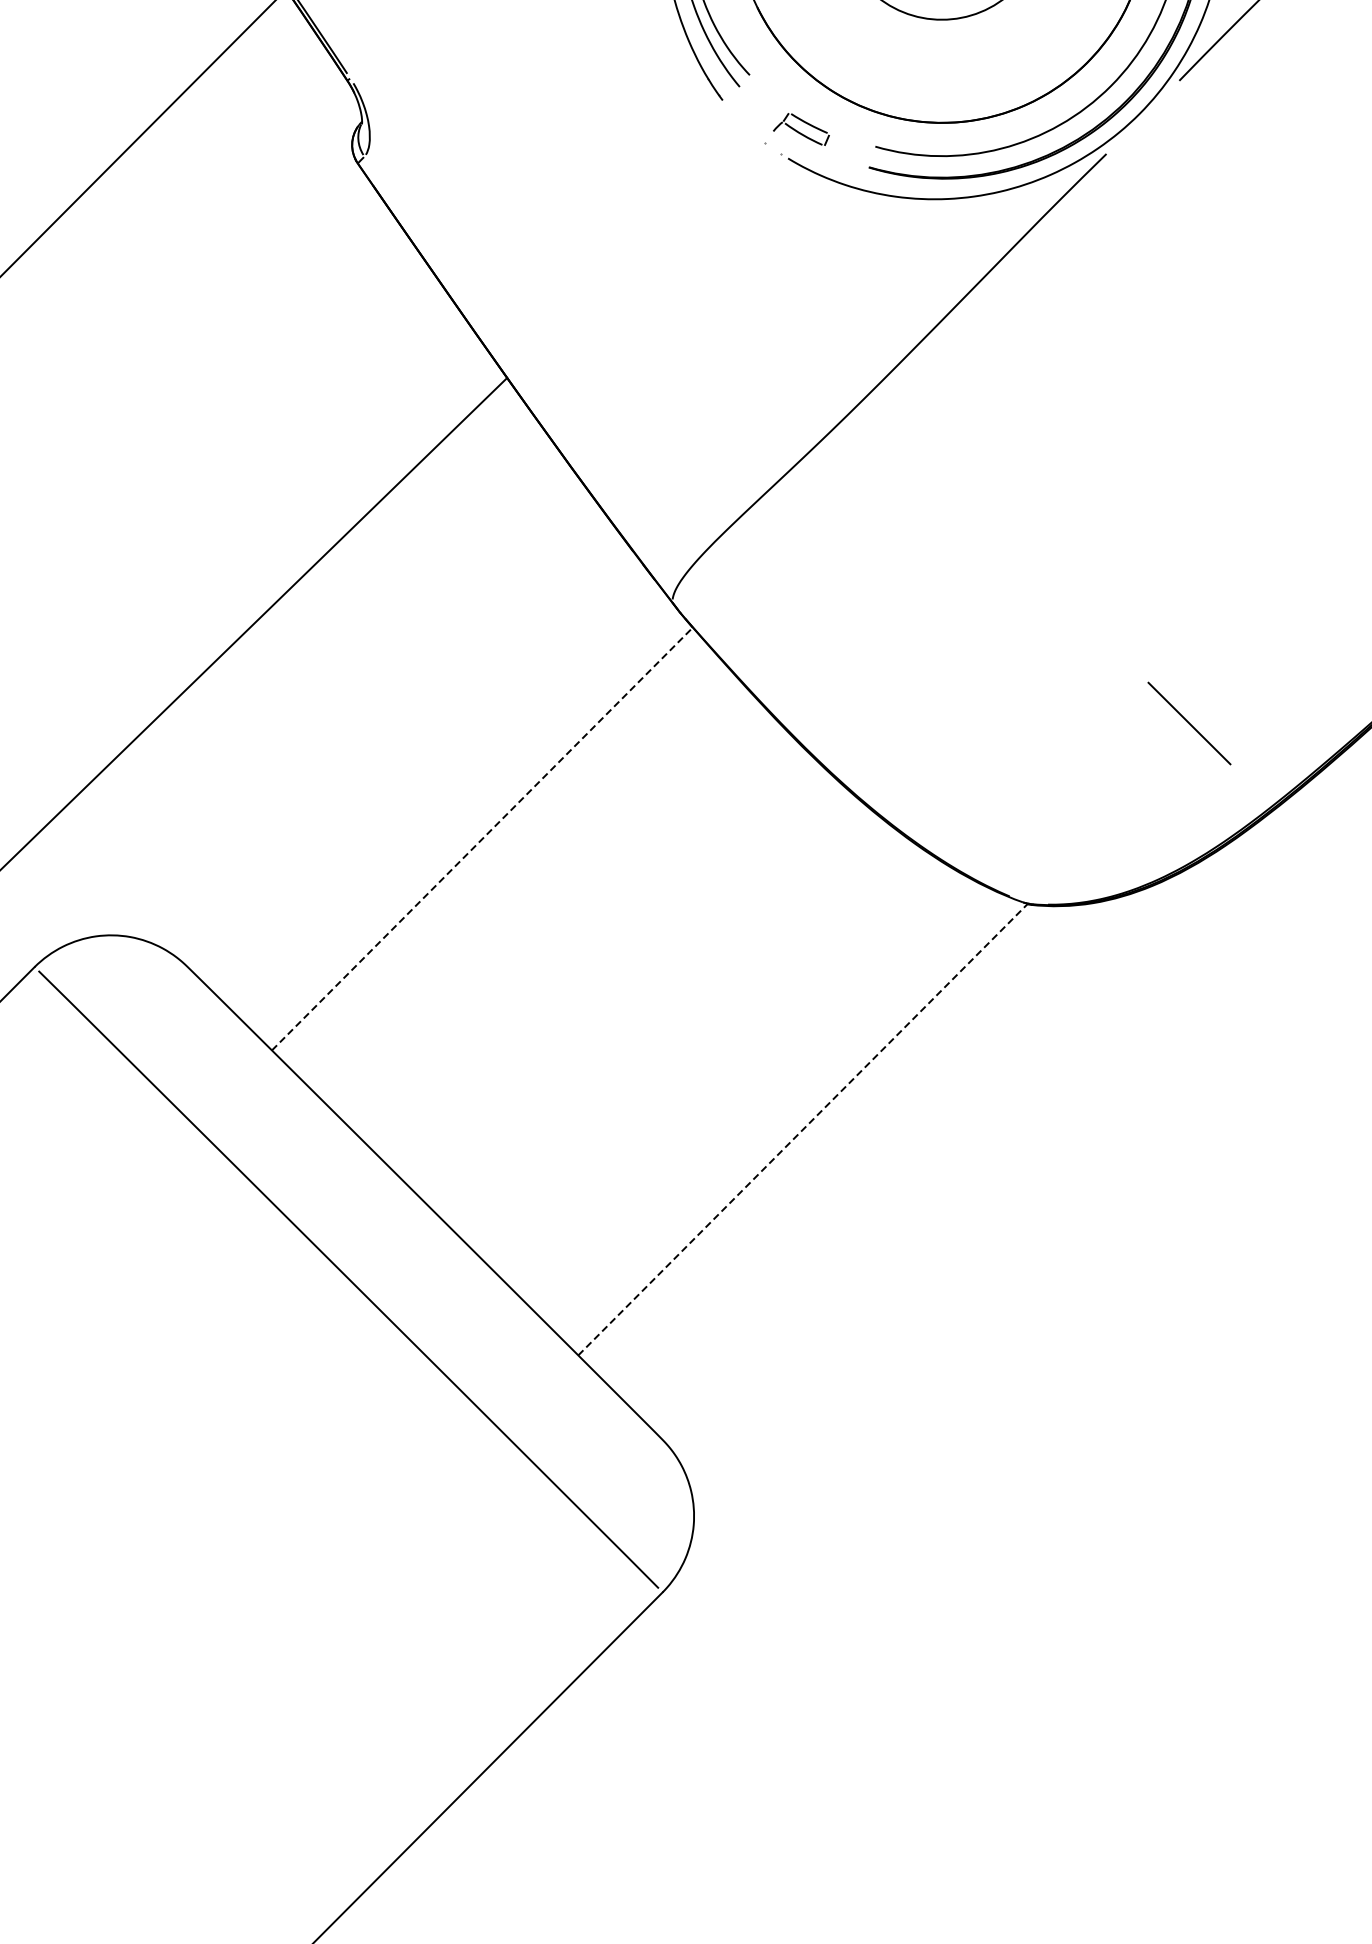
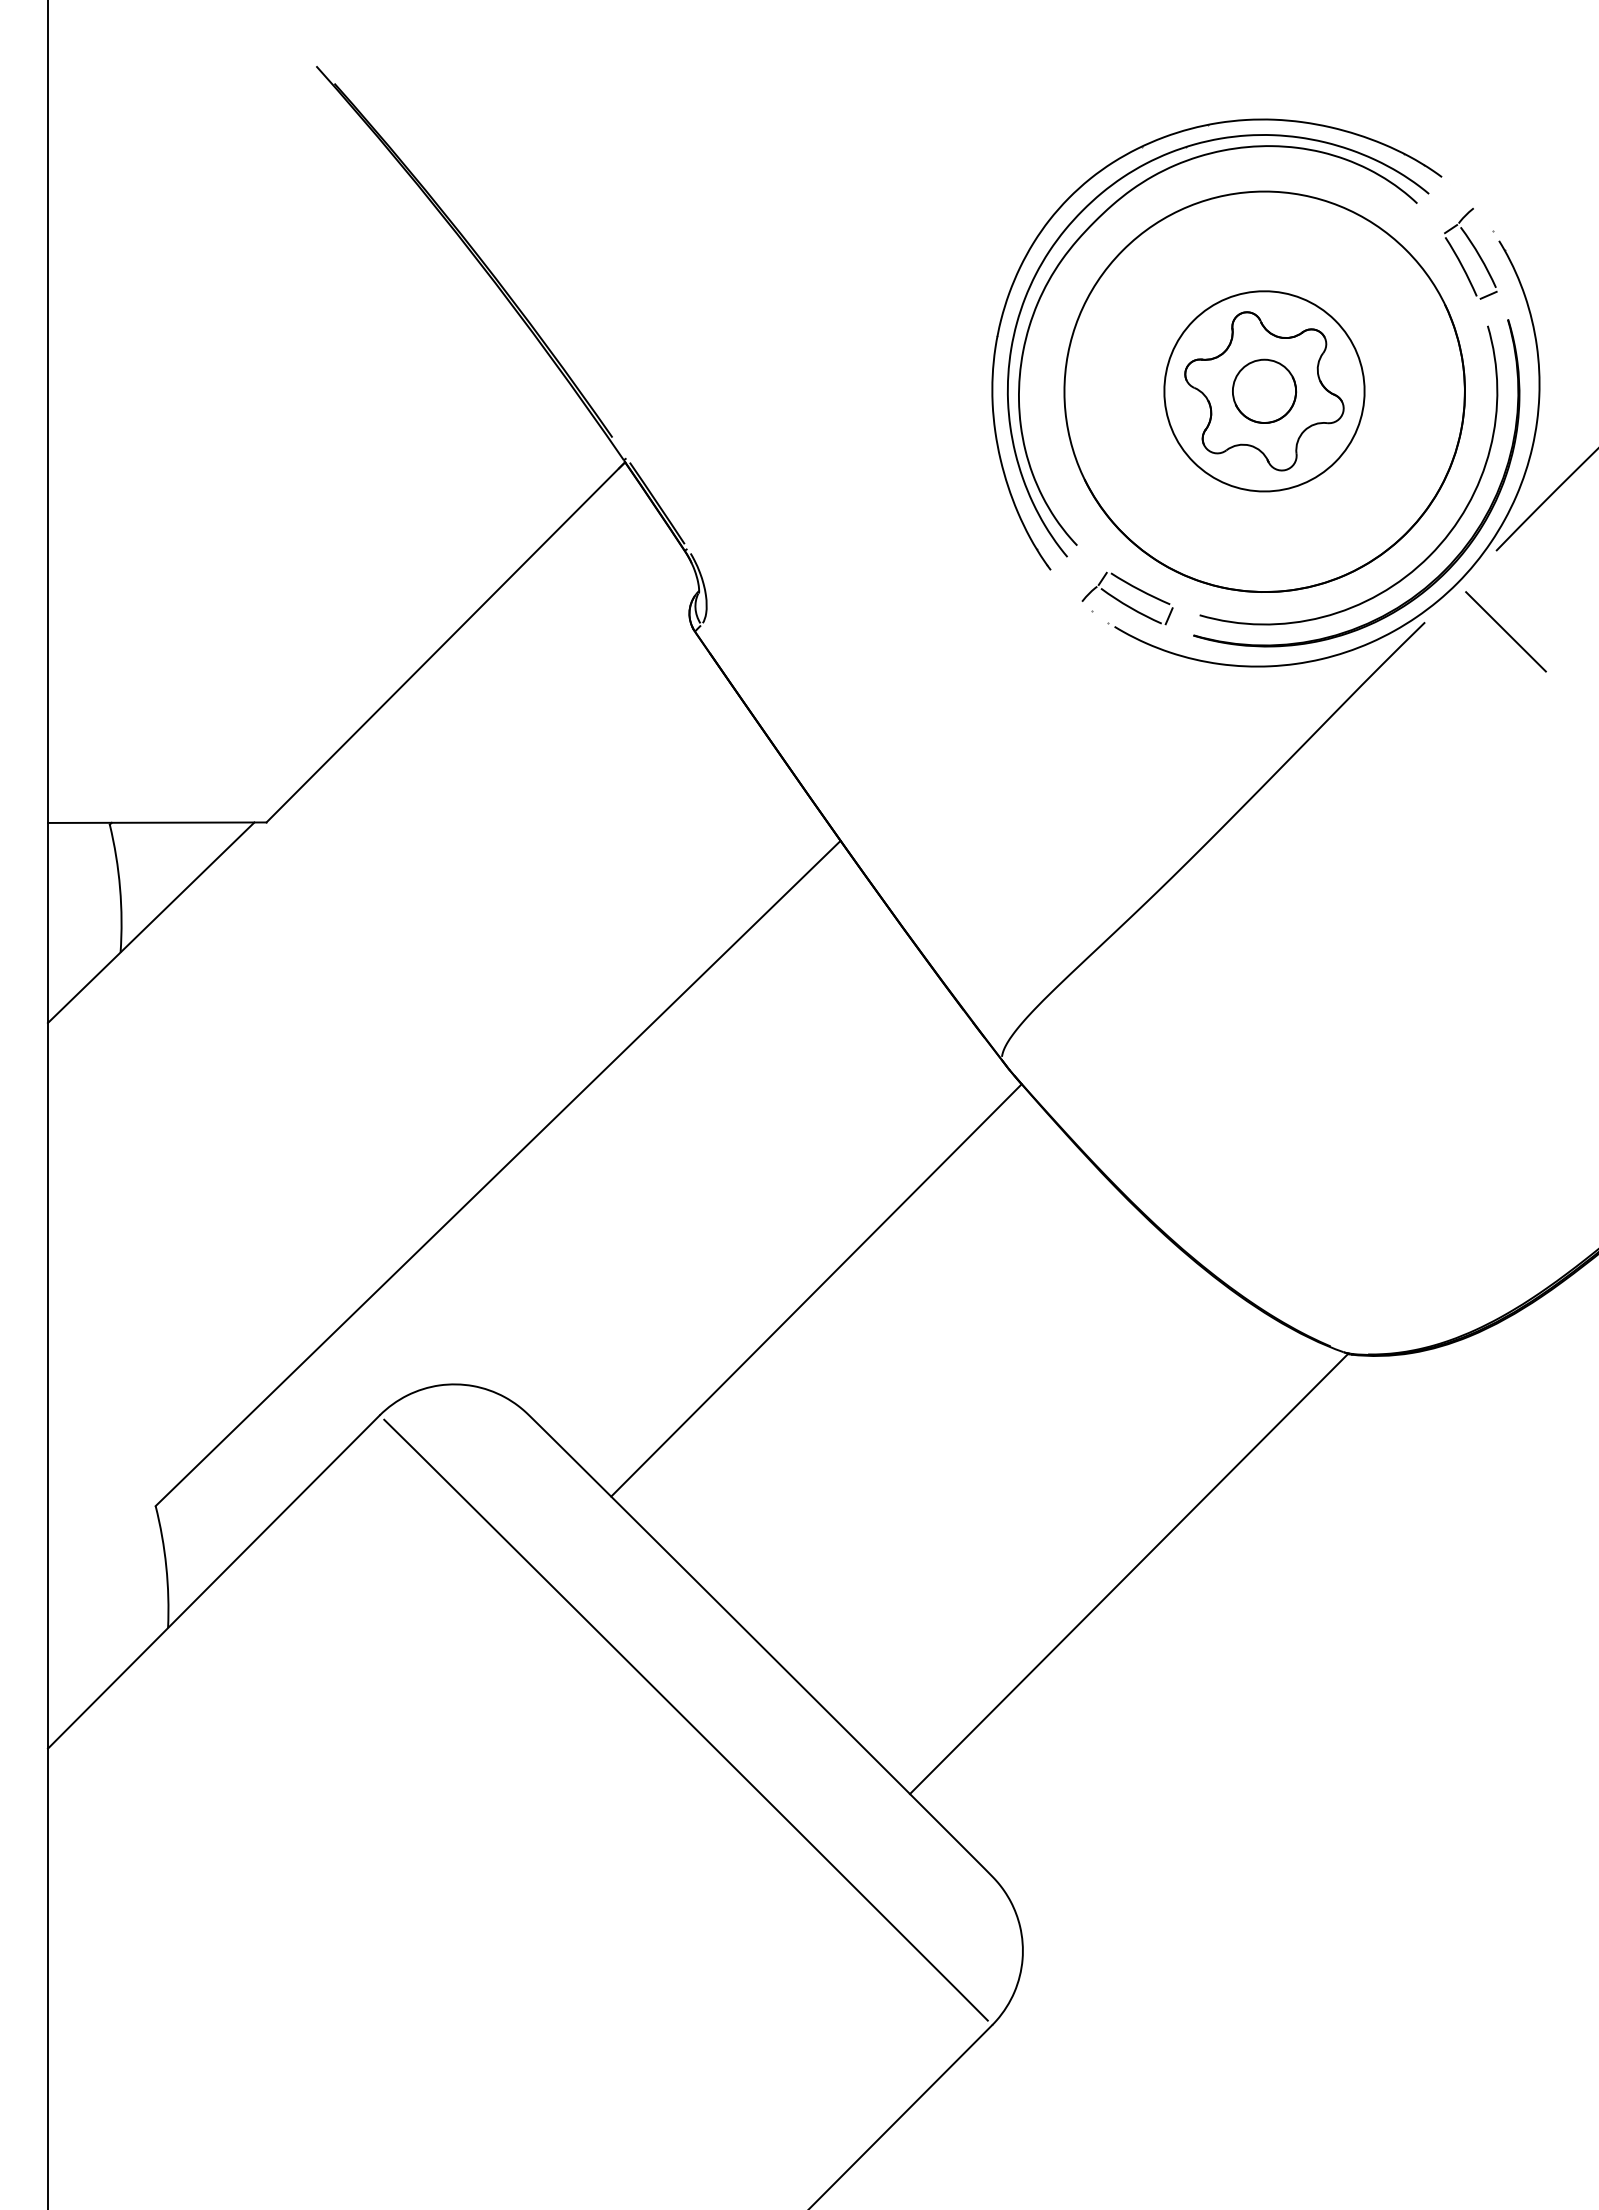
part: (801, 129) -> (1127, 598), size x1.67
line: (1188, 723) -> (1505, 631), moved
line: (482, 839) -> (816, 1290), dashed -> solid
line: (803, 1129) -> (1129, 1573), dashed -> solid

